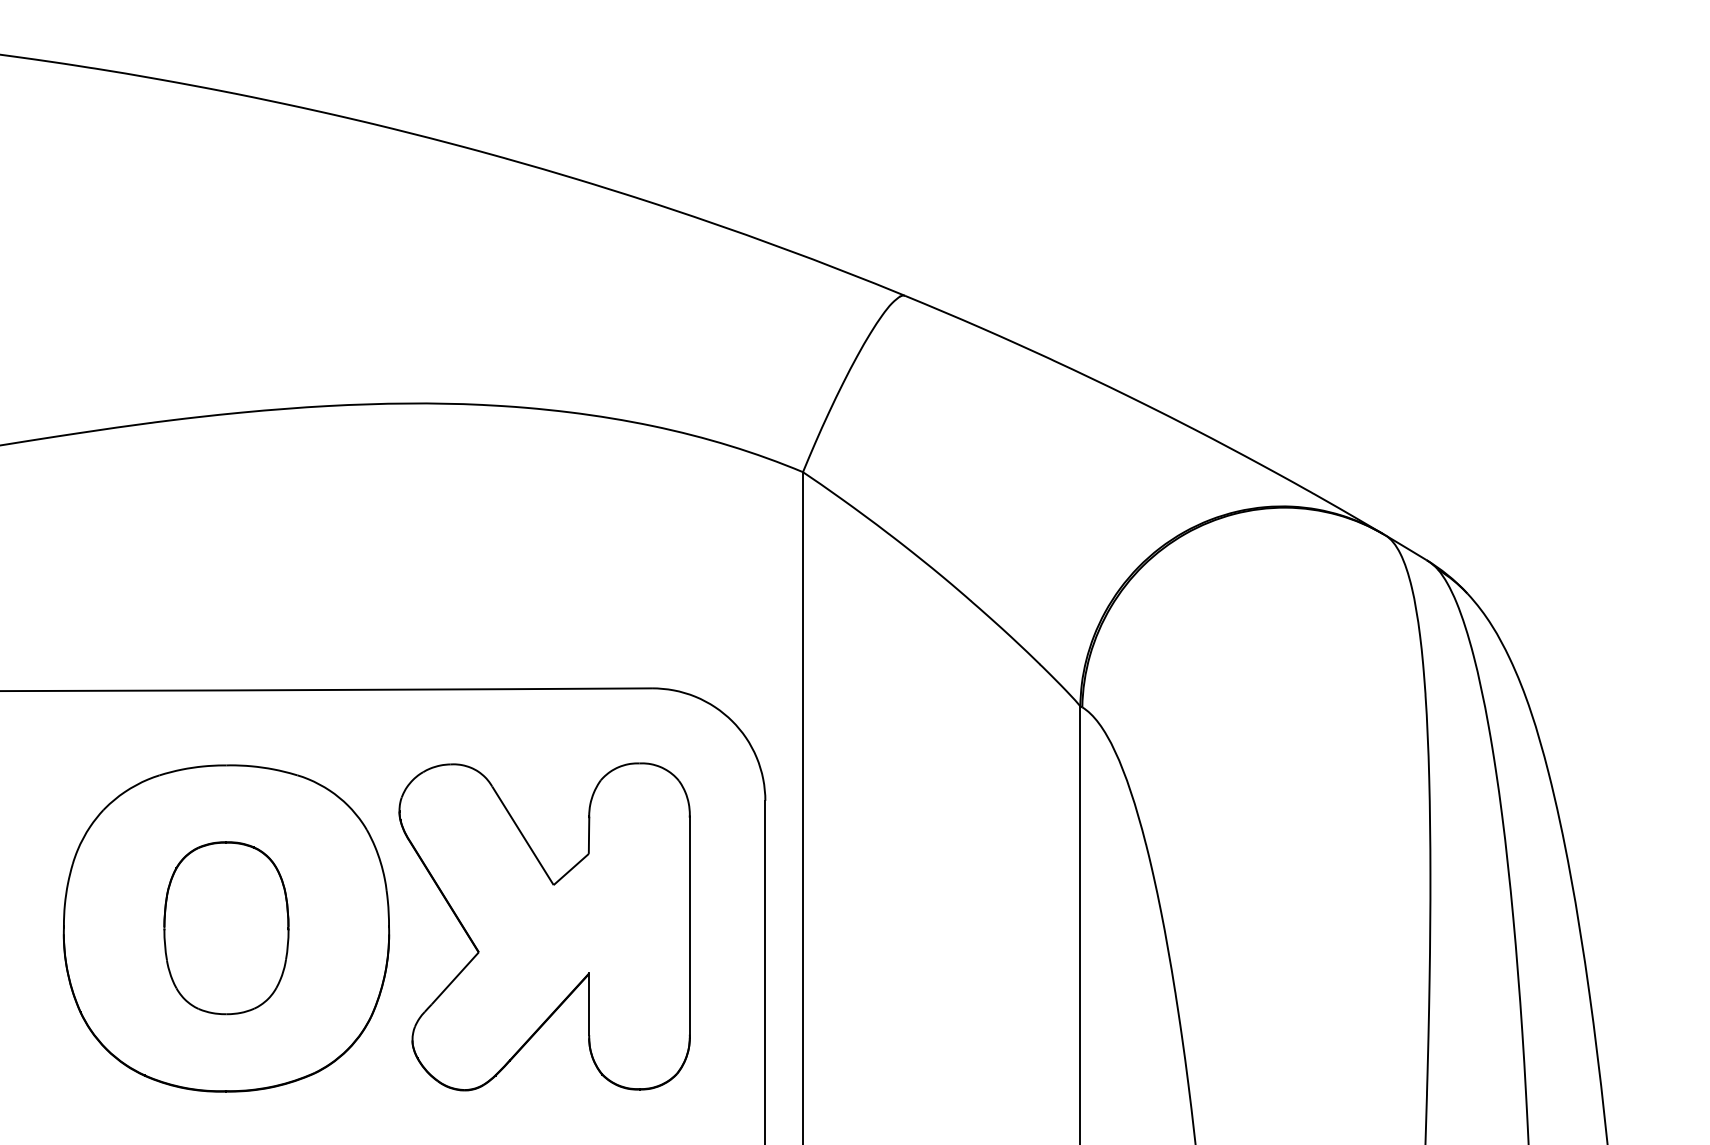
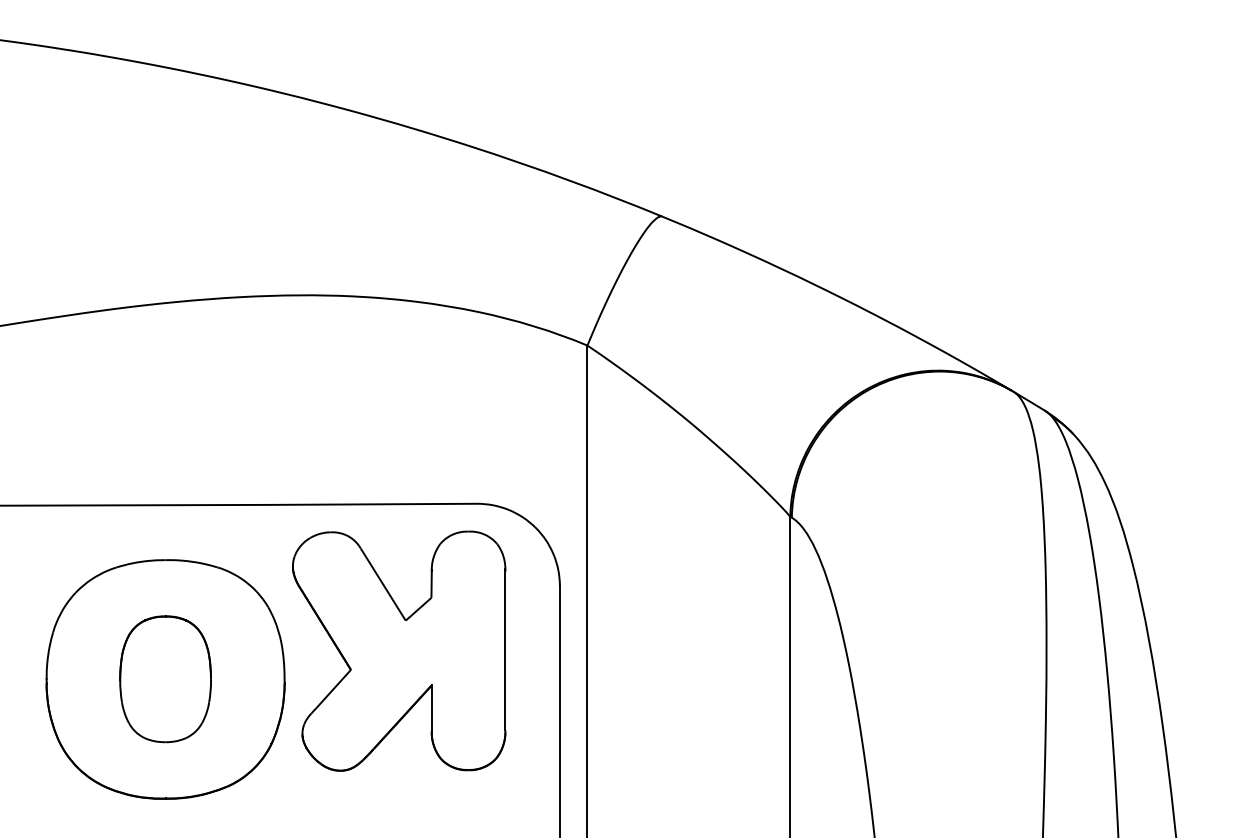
part: (544, 926) -> (399, 650), moved

